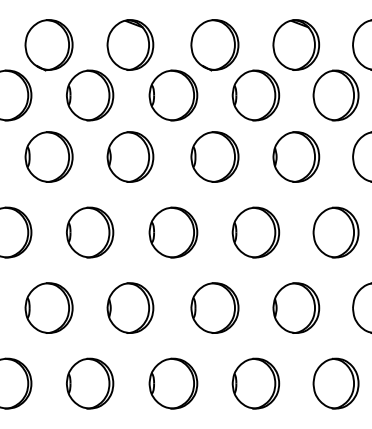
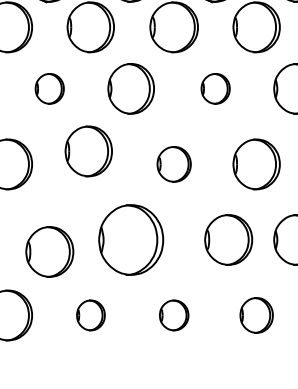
part: (48, 156) -> (49, 88), size x0.6
part: (214, 156) -> (215, 88), size x0.6
part: (90, 232) -> (89, 151), moved
part: (173, 232) -> (174, 164), size x0.7
part: (48, 307) -> (49, 251), moved
part: (130, 307) -> (131, 239), size x1.4
part: (214, 307) -> (228, 239), moved
part: (90, 383) -> (91, 315), size x0.6
part: (173, 383) -> (174, 315), size x0.6
part: (255, 383) -> (256, 315), size x0.7

